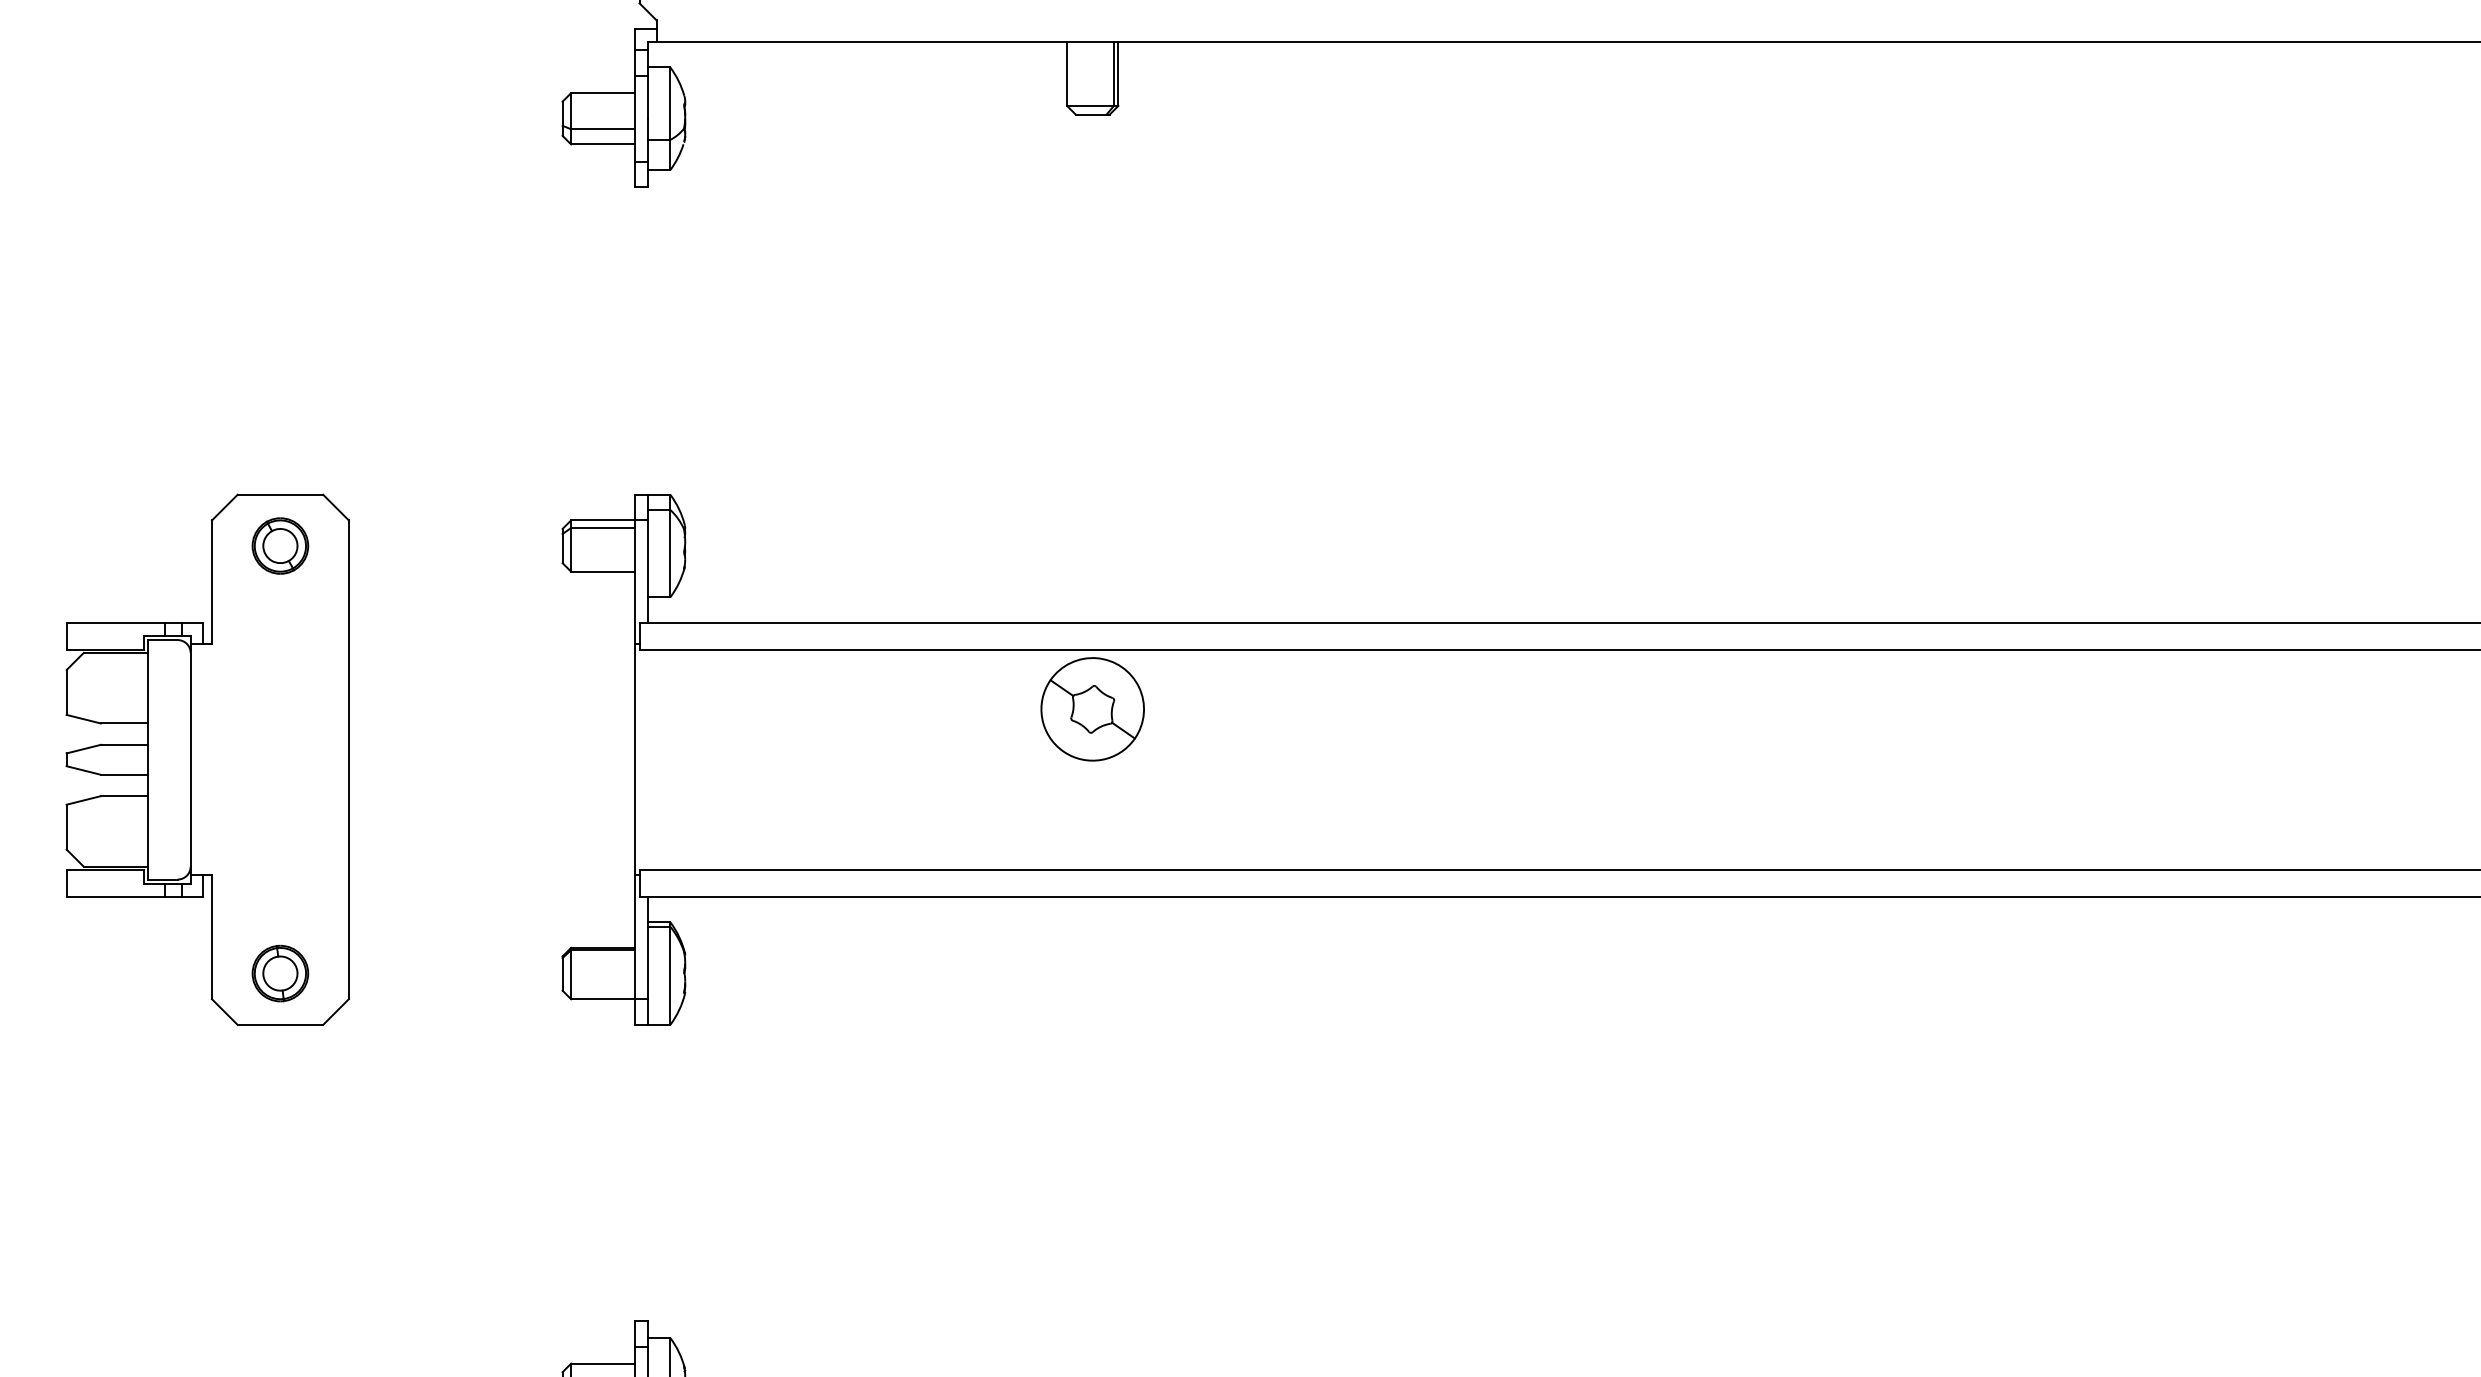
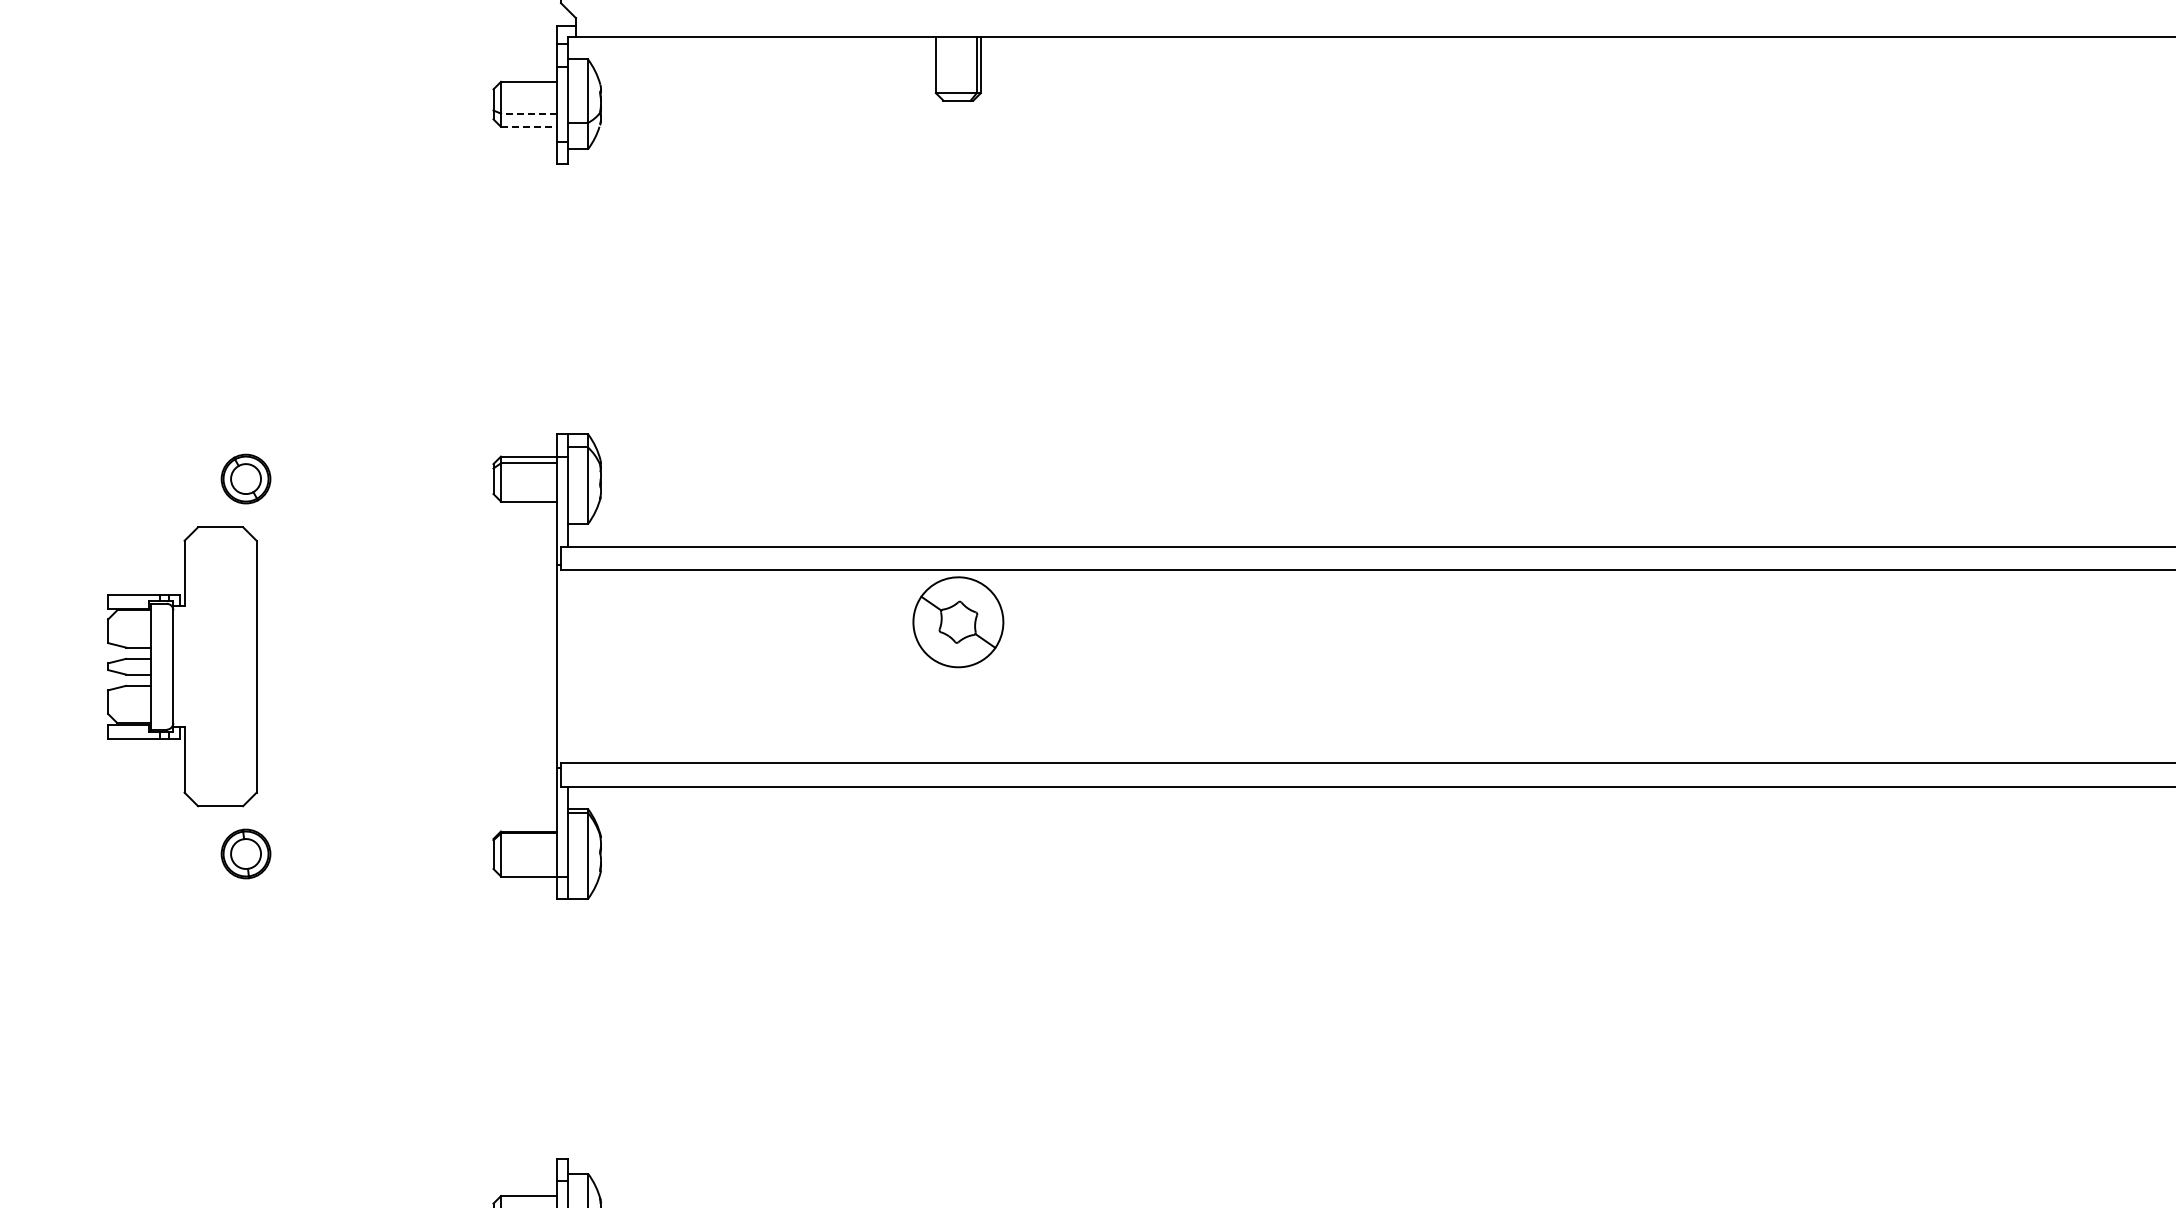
line: (602, 129) -> (528, 113), solid -> dashed
line: (603, 144) -> (529, 126), solid -> dashed
part: (207, 759) -> (182, 666), size x0.6

